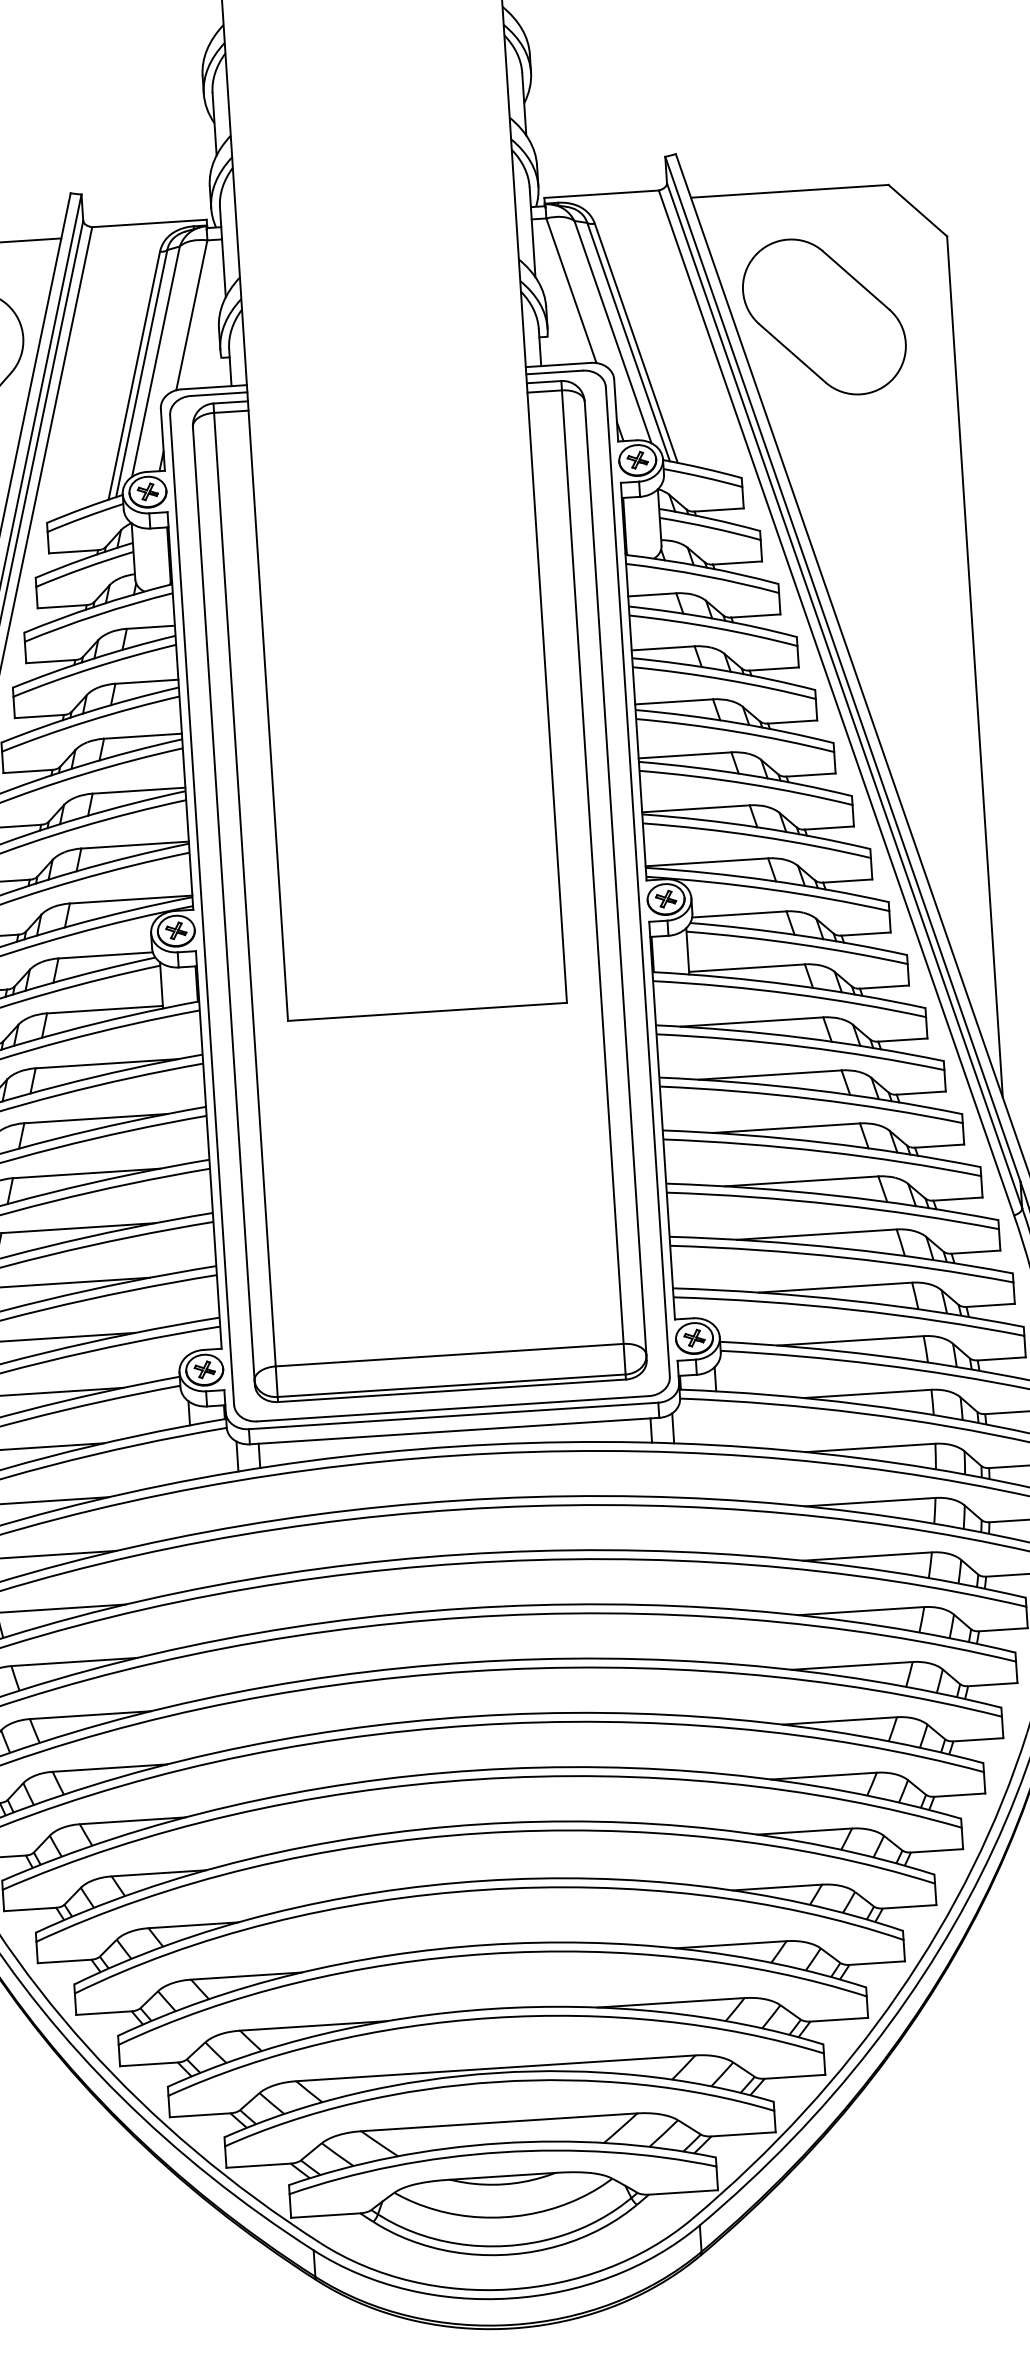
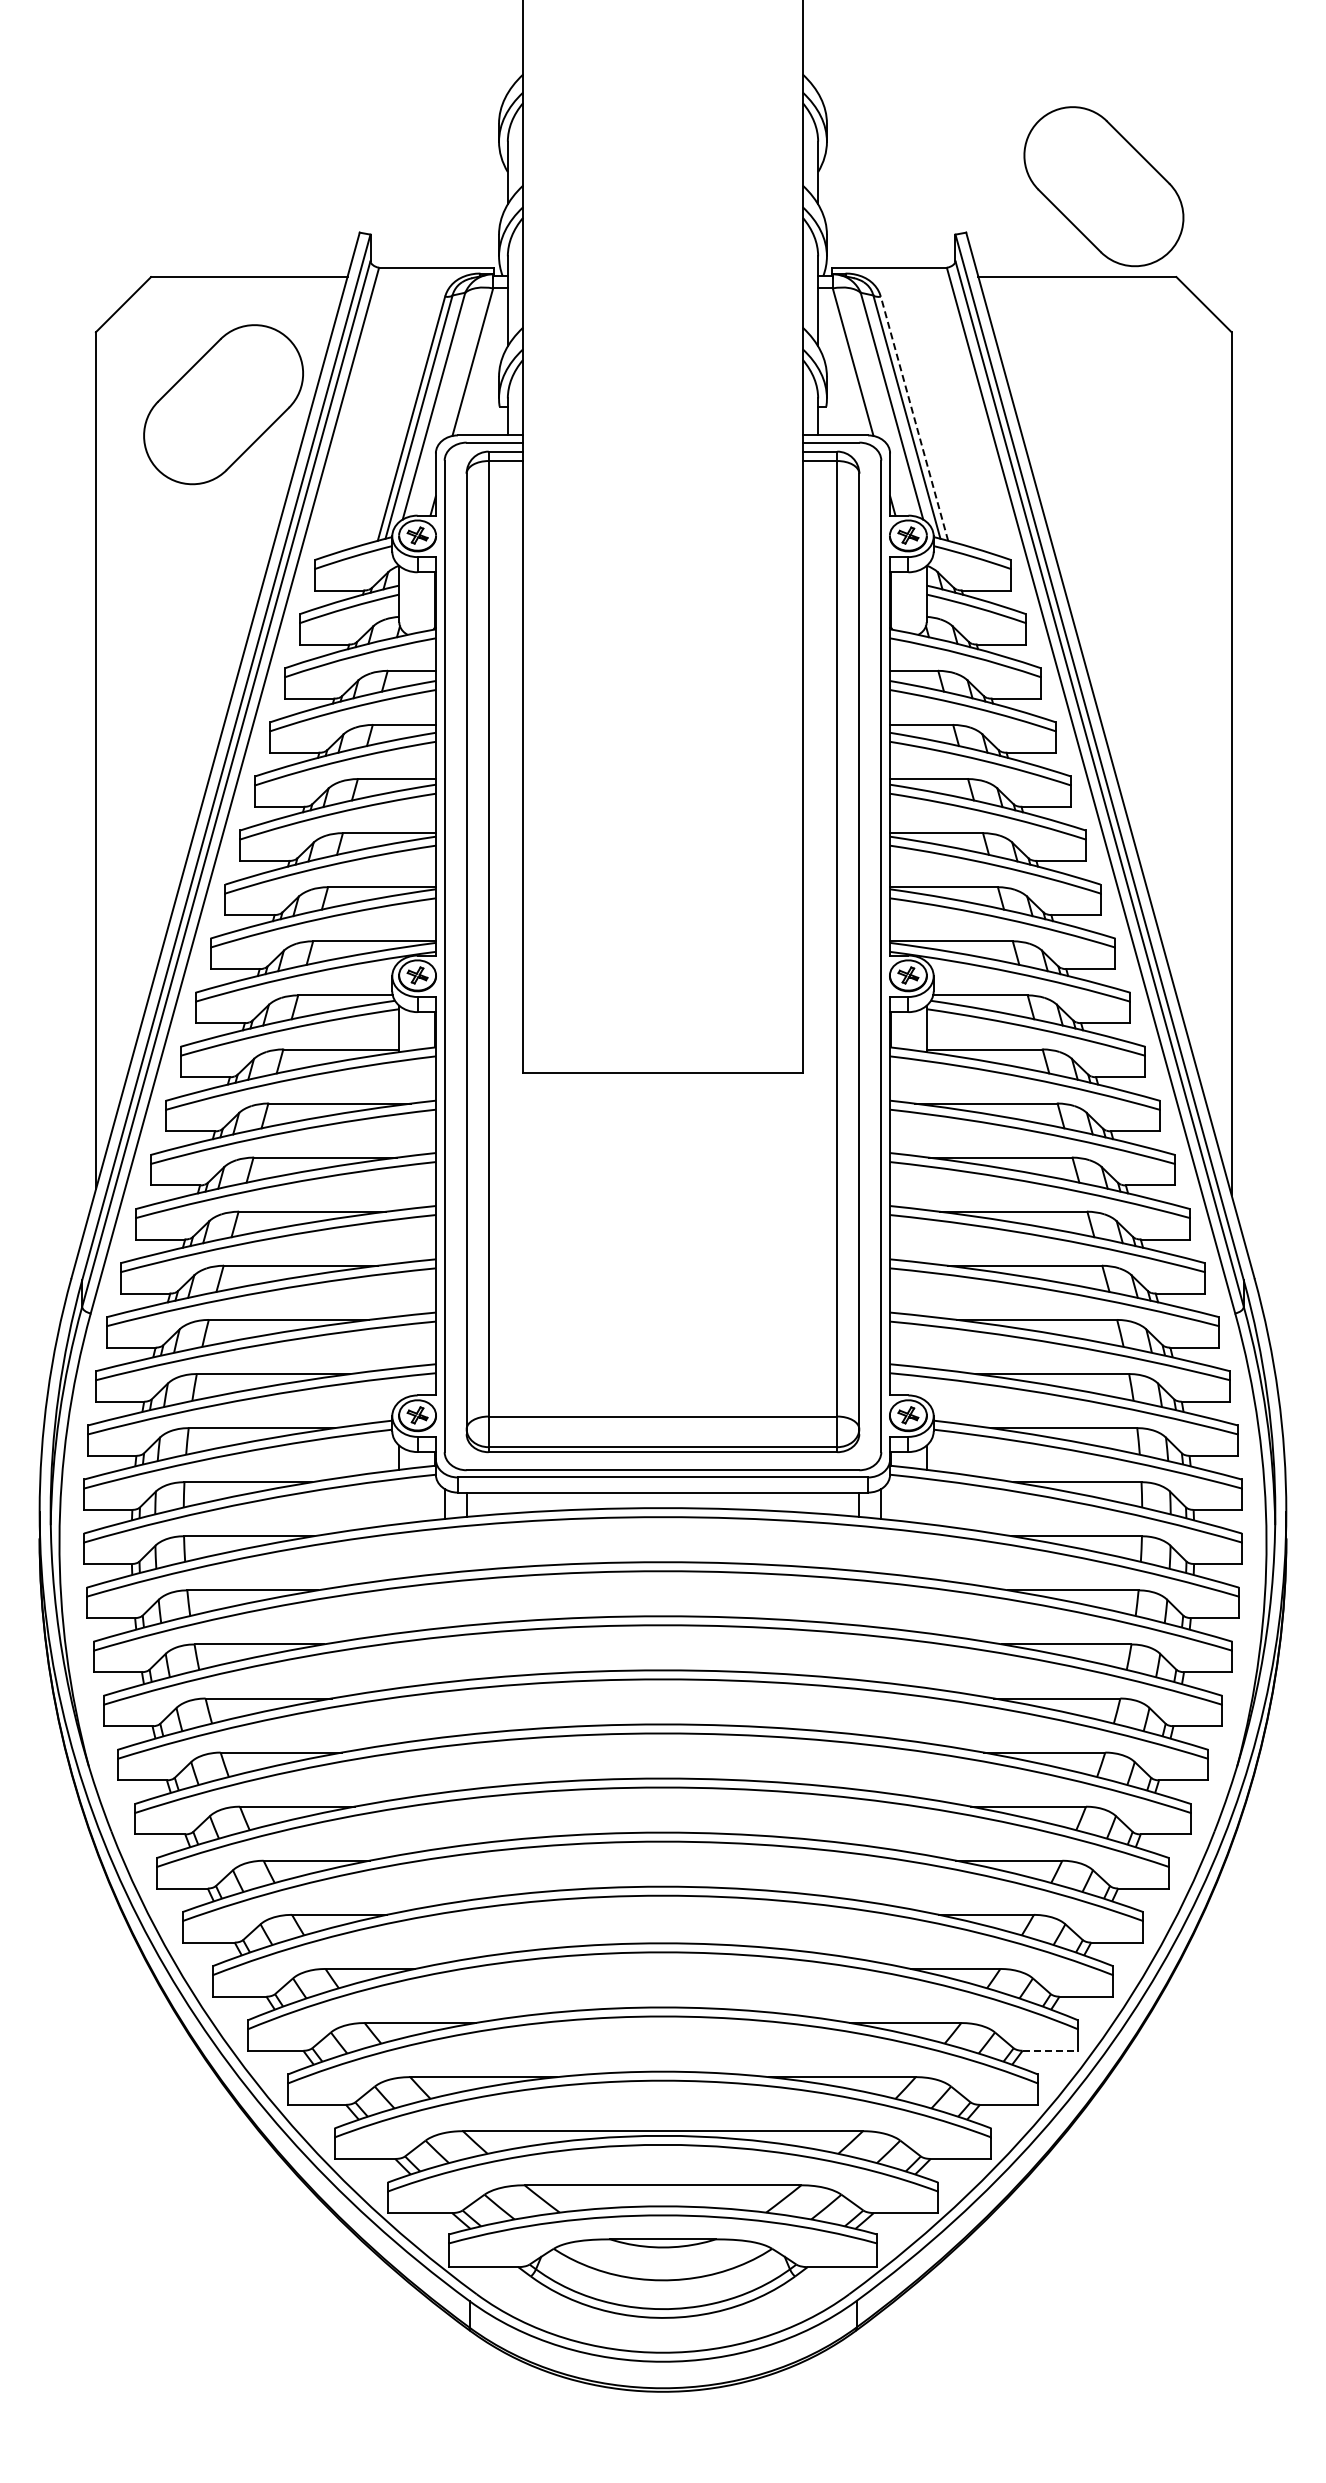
part: (823, 316) -> (1103, 186), moved
line: (636, 342) -> (914, 418), solid -> dashed
line: (877, 1962) -> (1050, 2050), solid -> dashed

